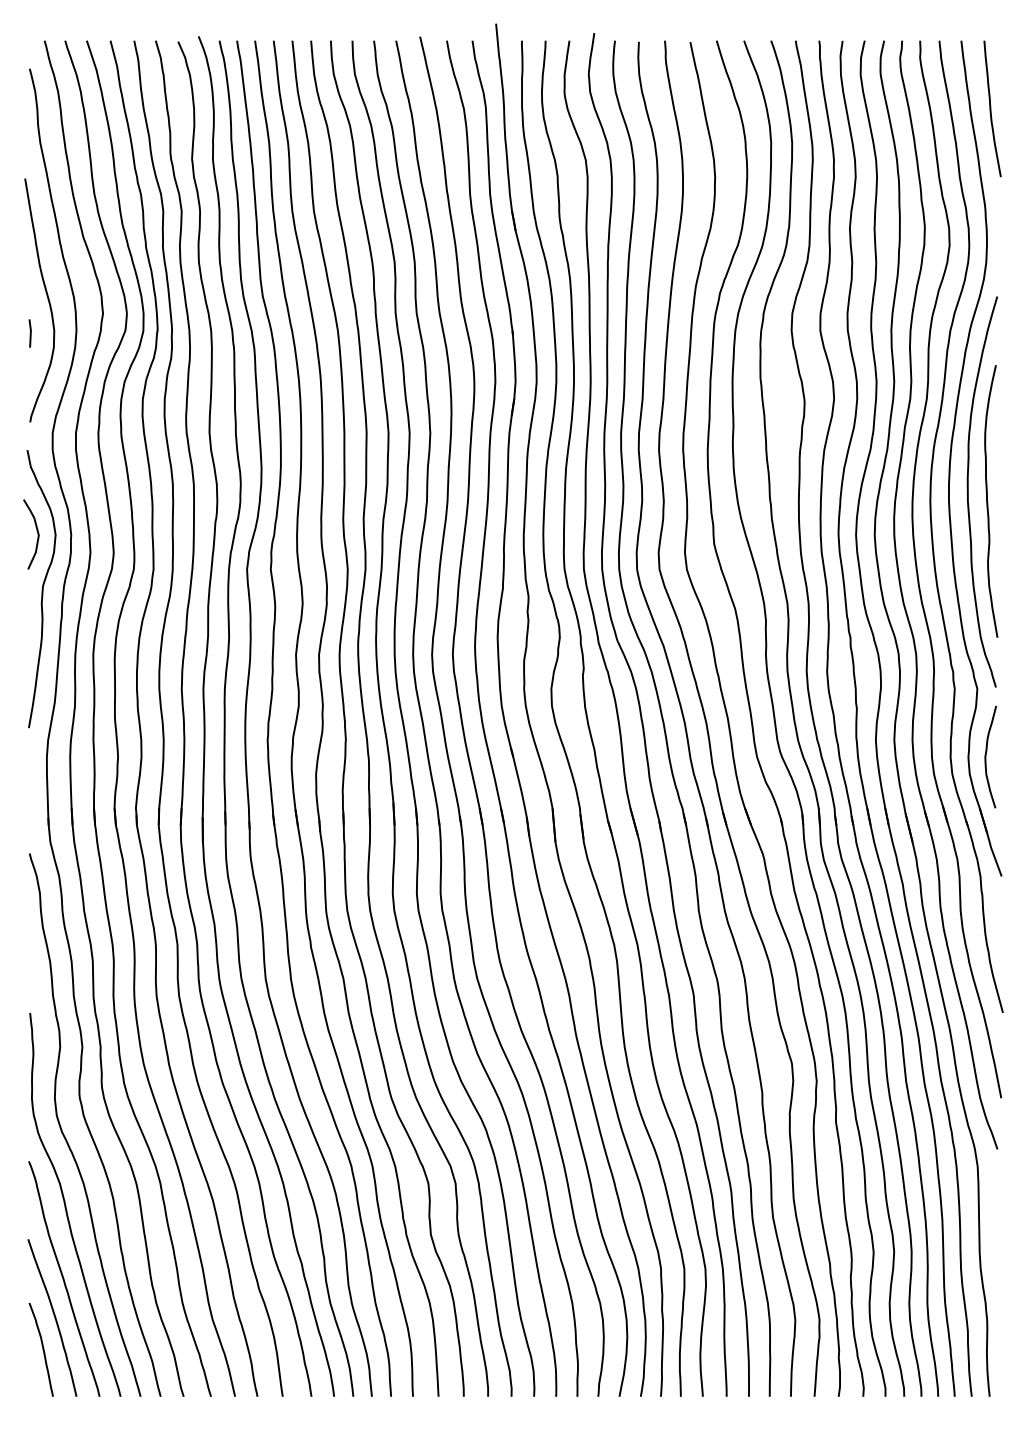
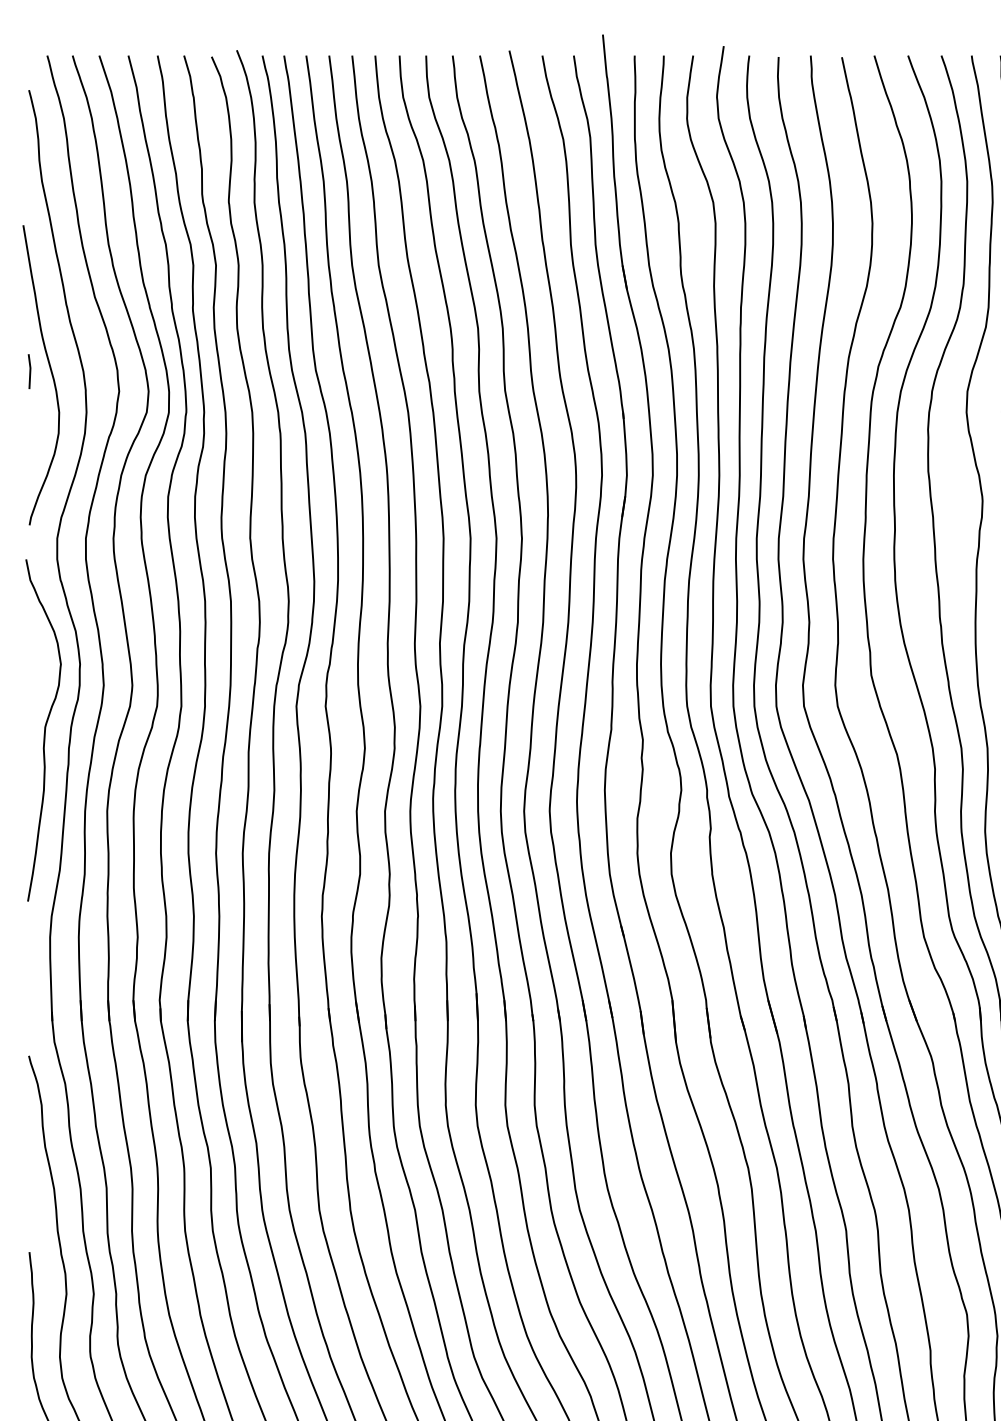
line: (29, 333) -> (28, 371), moved
curve: (36, 531) -> (37, 659), removed

